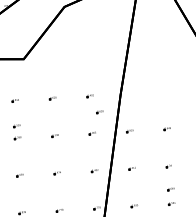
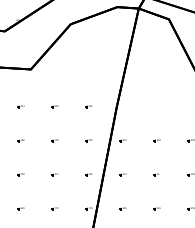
part: (99, 112) -> (96, 121), removed
part: (16, 125) -> (20, 129), removed
part: (170, 189) -> (156, 195), removed

